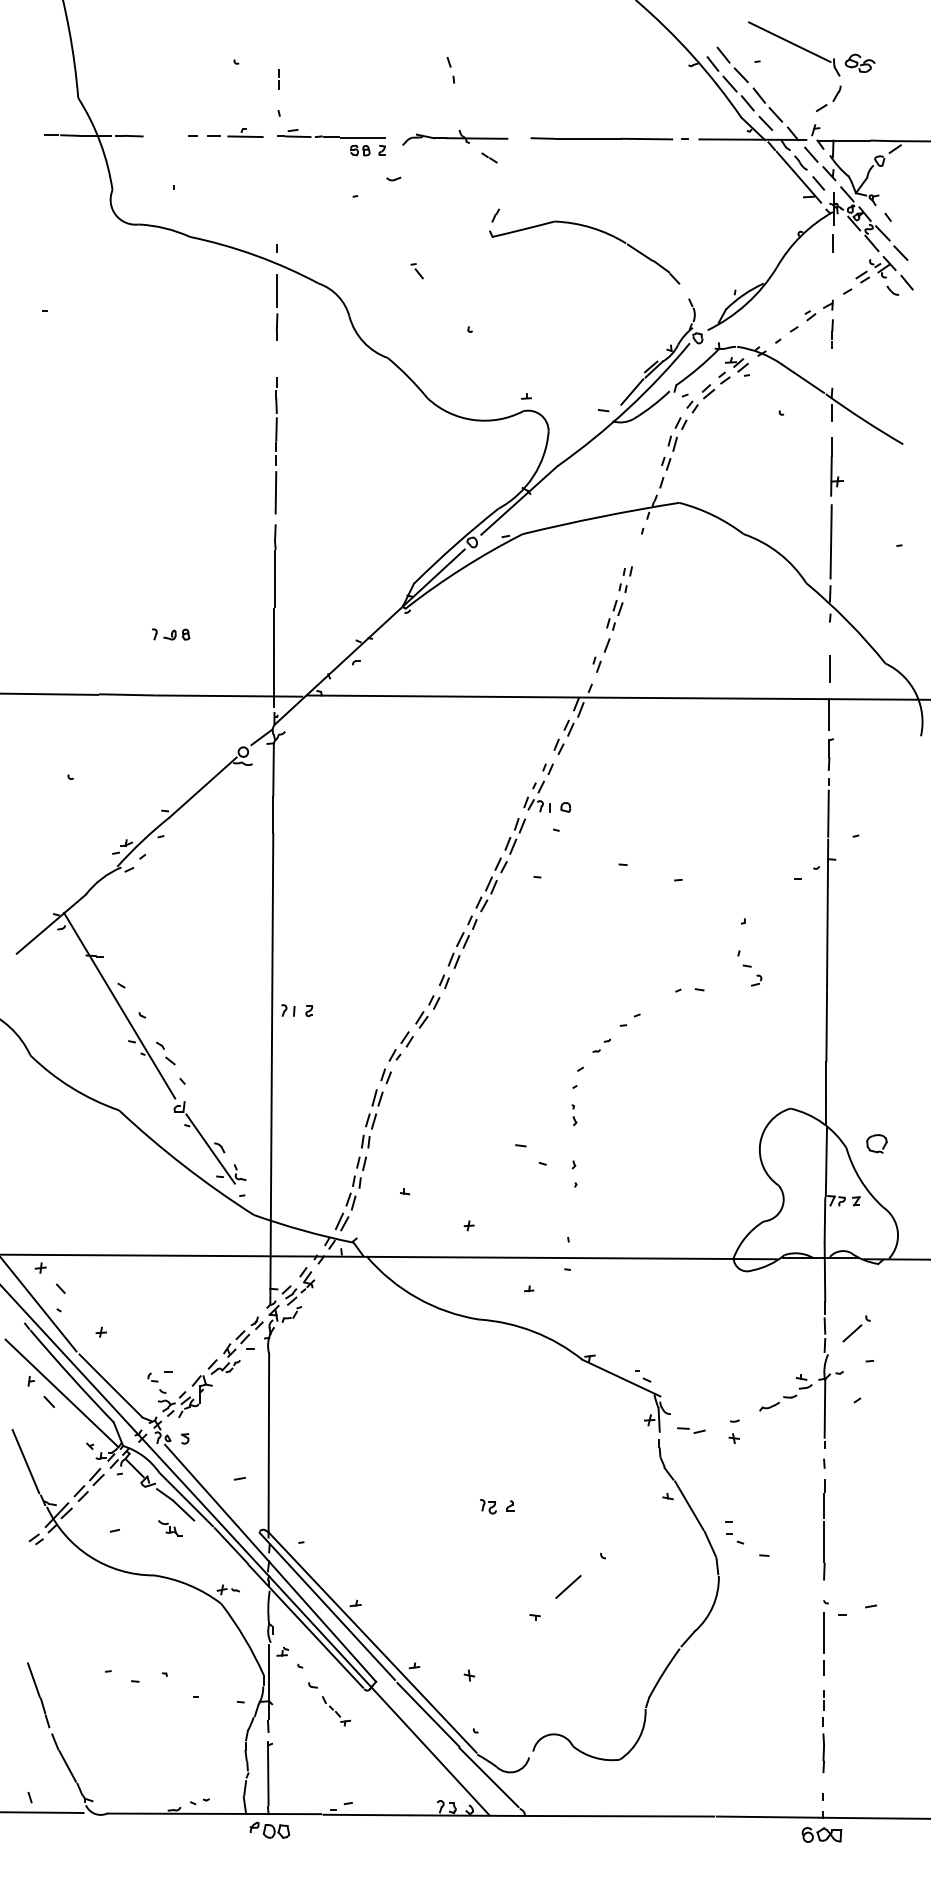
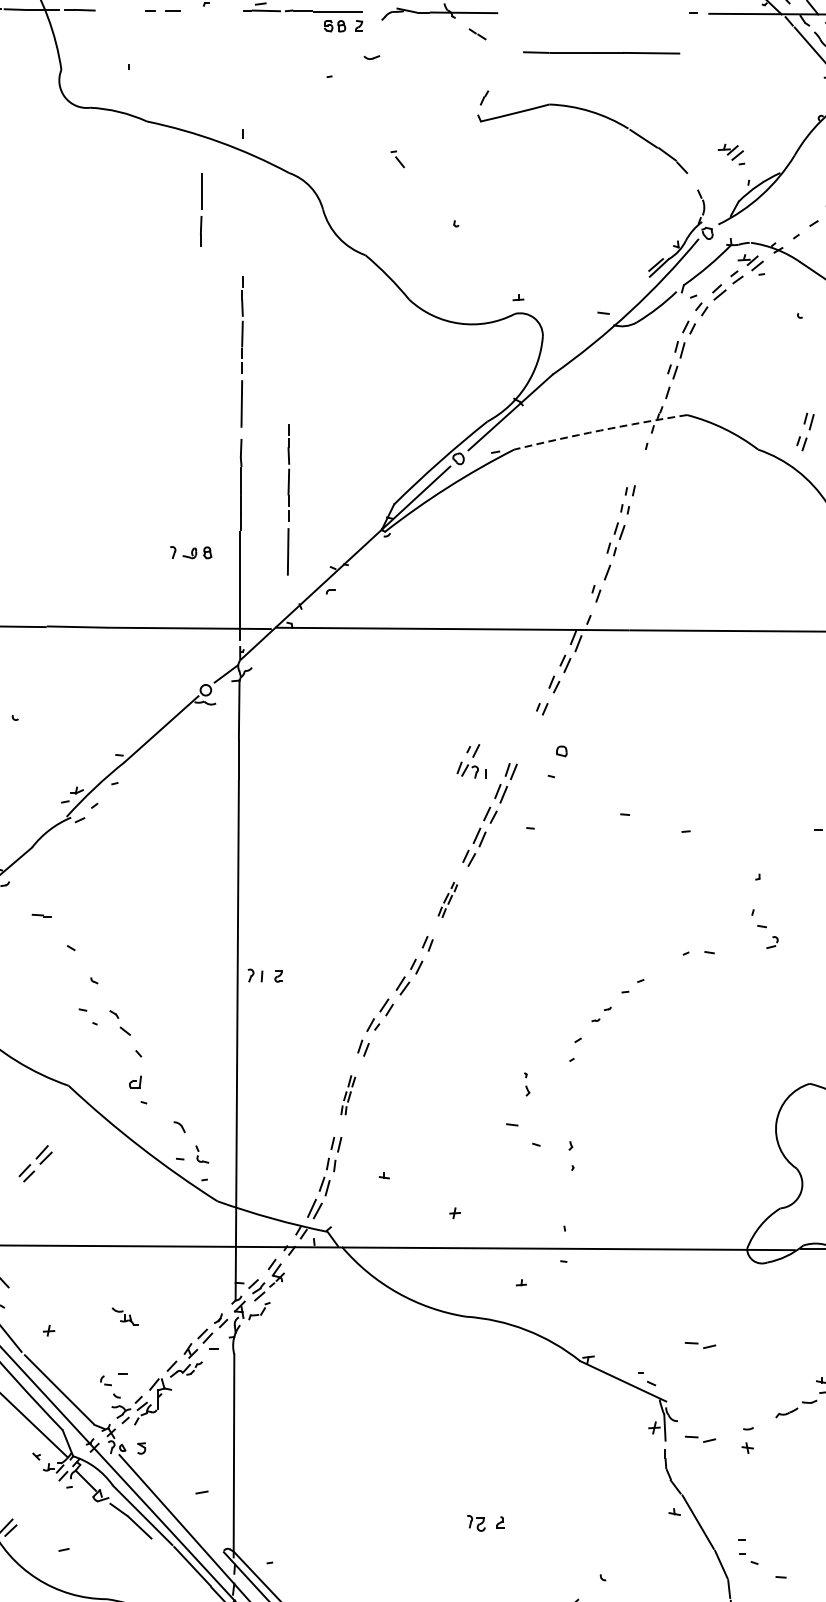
line: (245, 136) -> (208, 10), removed
line: (601, 138) -> (601, 52), moved
part: (719, 266) -> (731, 154), added
line: (277, 307) -> (201, 209), moved
line: (632, 391) -> (635, 292), removed
arc: (600, 516) -> (600, 430), solid -> dashed
part: (786, 517) -> (805, 431), added
part: (317, 579) -> (287, 499), added
part: (171, 634) -> (191, 552), moved
part: (536, 796) -> (470, 761), moved
part: (462, 941) -> (447, 899), size x0.6
line: (119, 1005) -> (69, 970), removed
part: (574, 1115) -> (527, 1084), moved
part: (372, 1118) -> (348, 1094), size x0.6
line: (210, 1148) -> (169, 1127), removed
part: (691, 1345) -> (700, 1345), added
part: (88, 1484) -> (34, 1163), moved
part: (170, 1528) -> (125, 1316), moved

